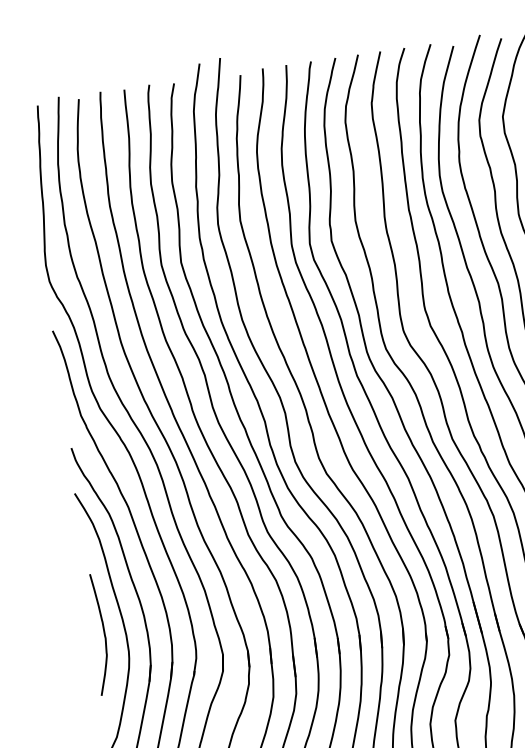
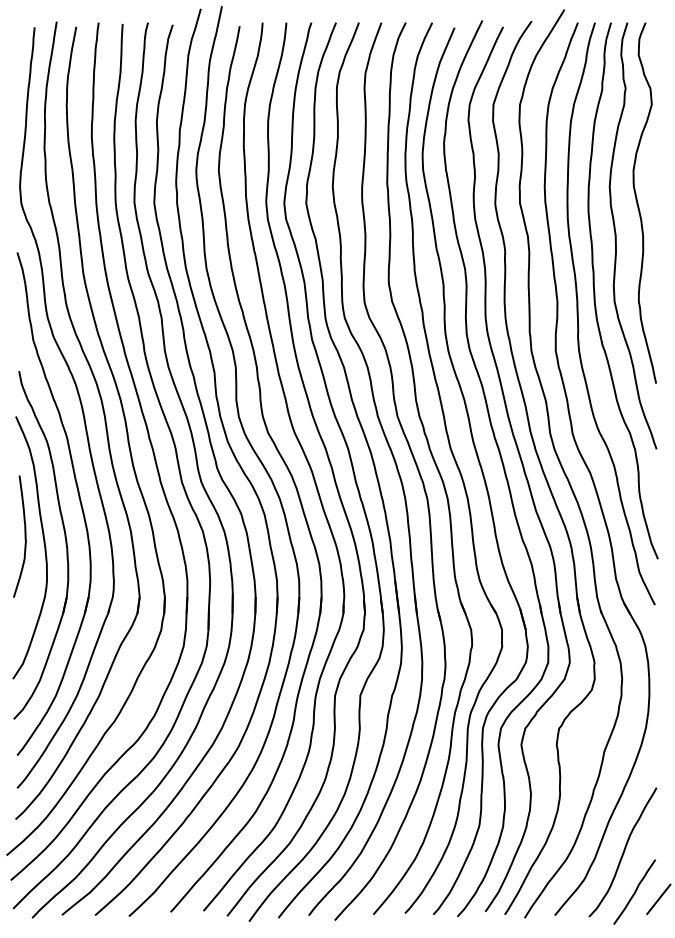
curve: (103, 633) -> (24, 536), moved

